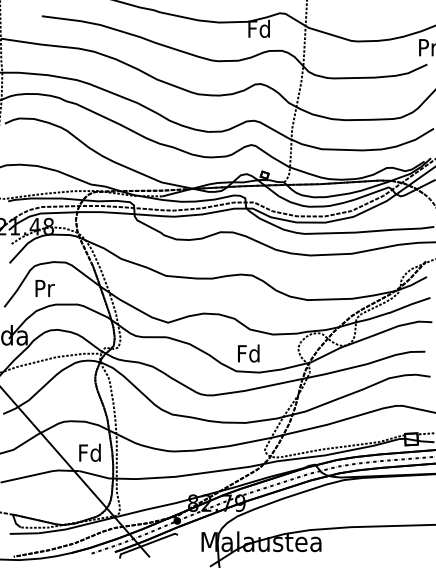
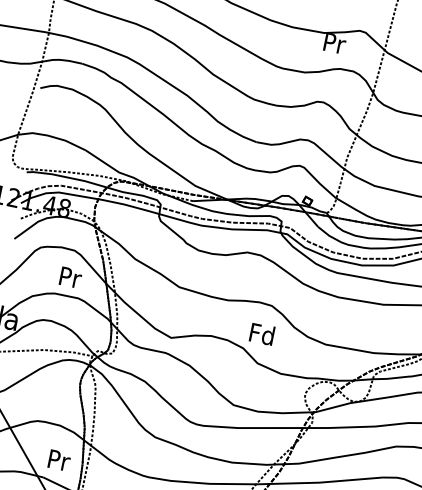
text: (258, 28) -> (333, 42), Fd -> Pr
text: (44, 288) -> (70, 277), moved
text: (248, 353) -> (261, 334), moved
text: (89, 452) -> (58, 459), Fd -> Pr

